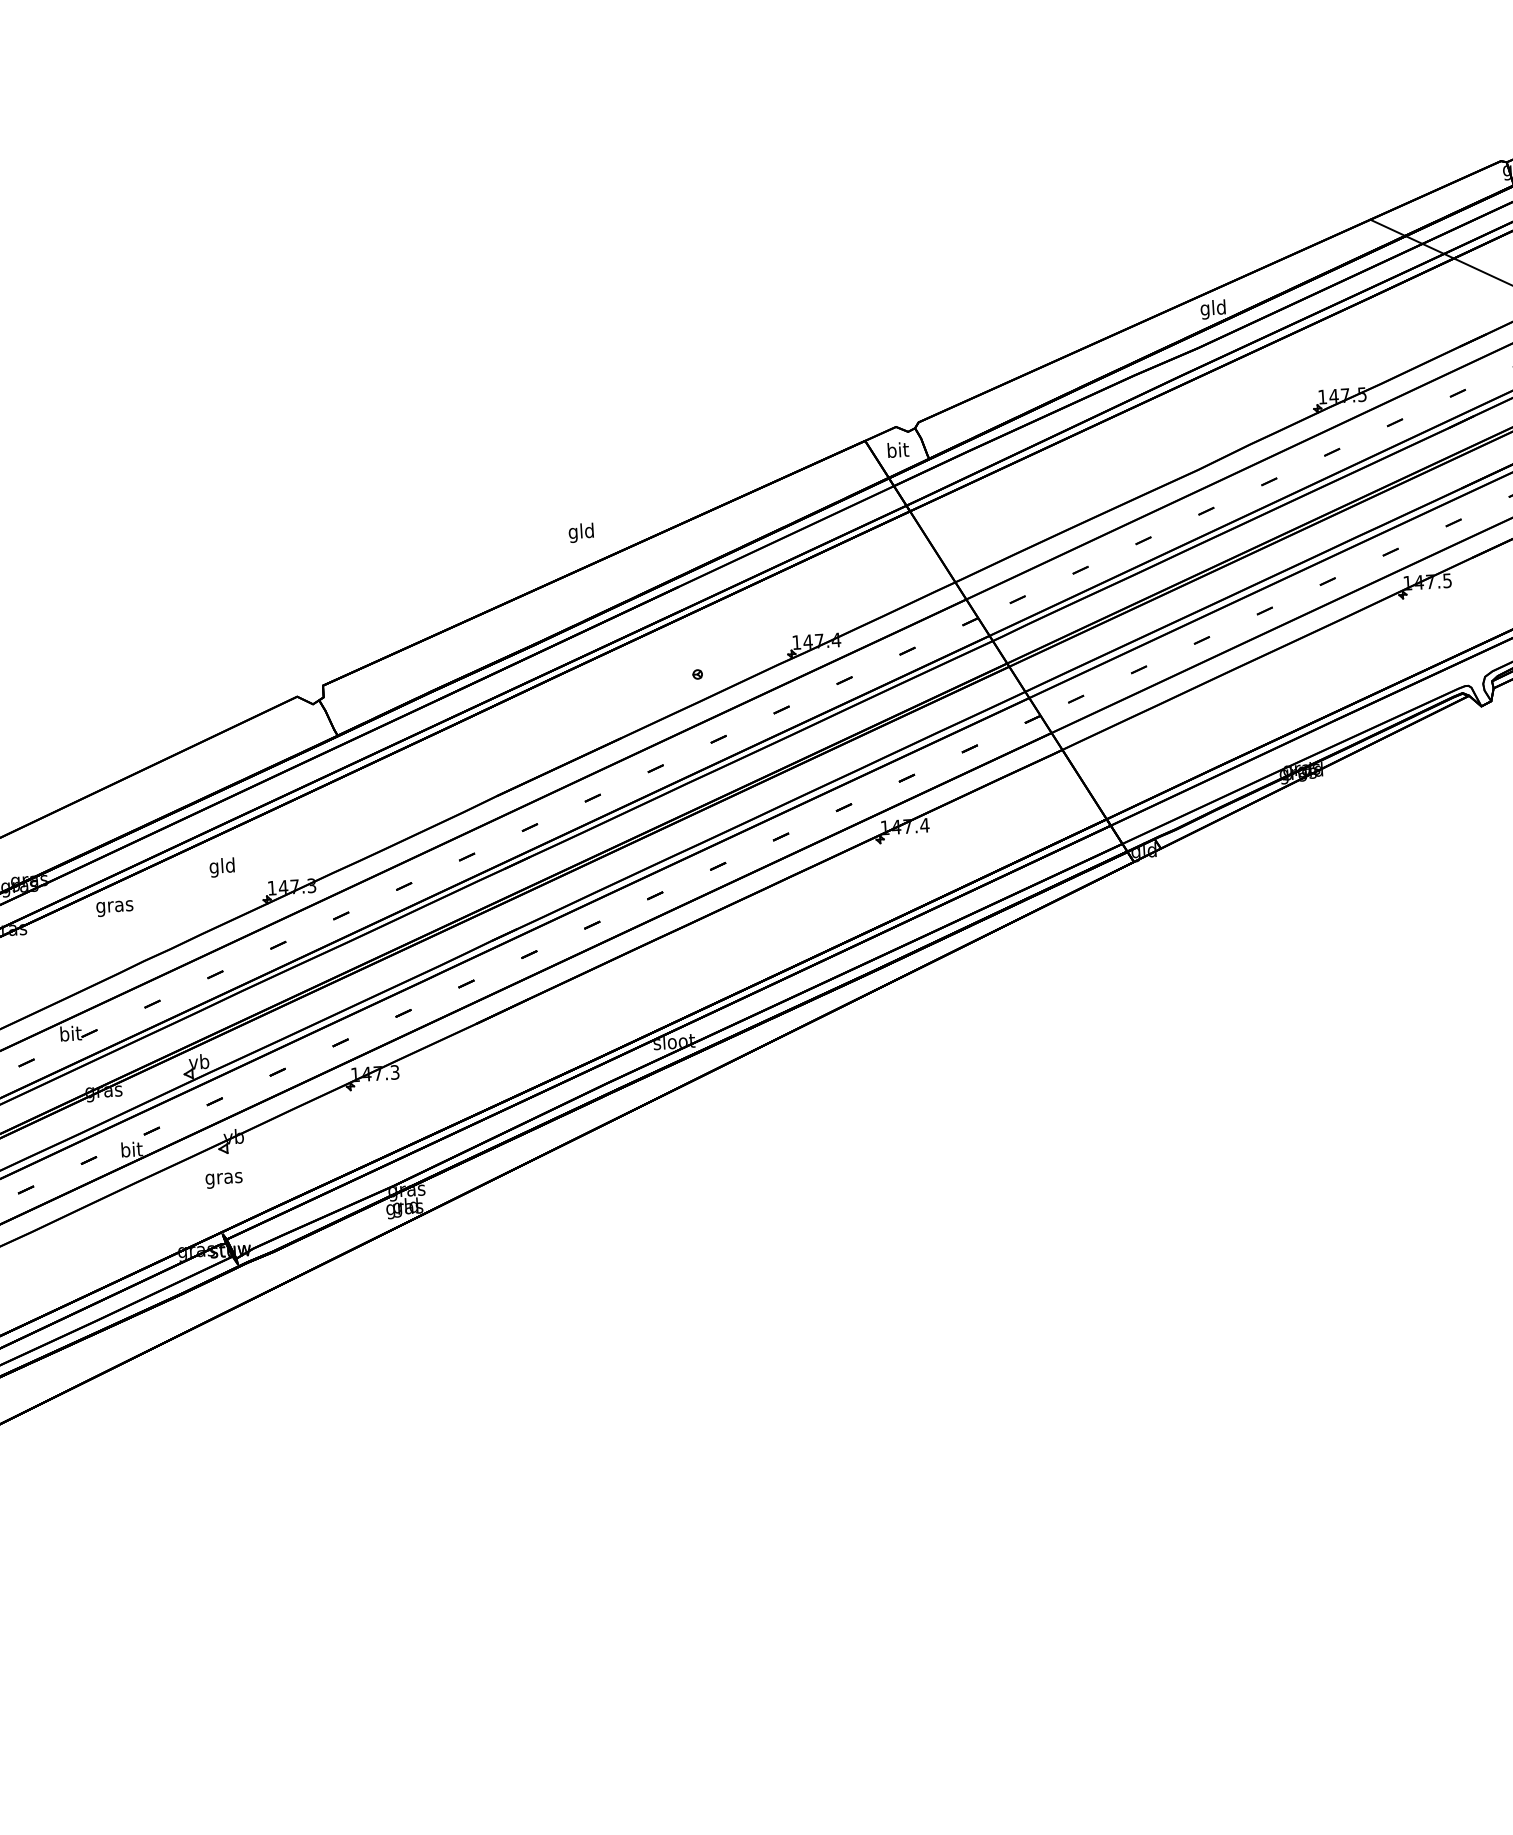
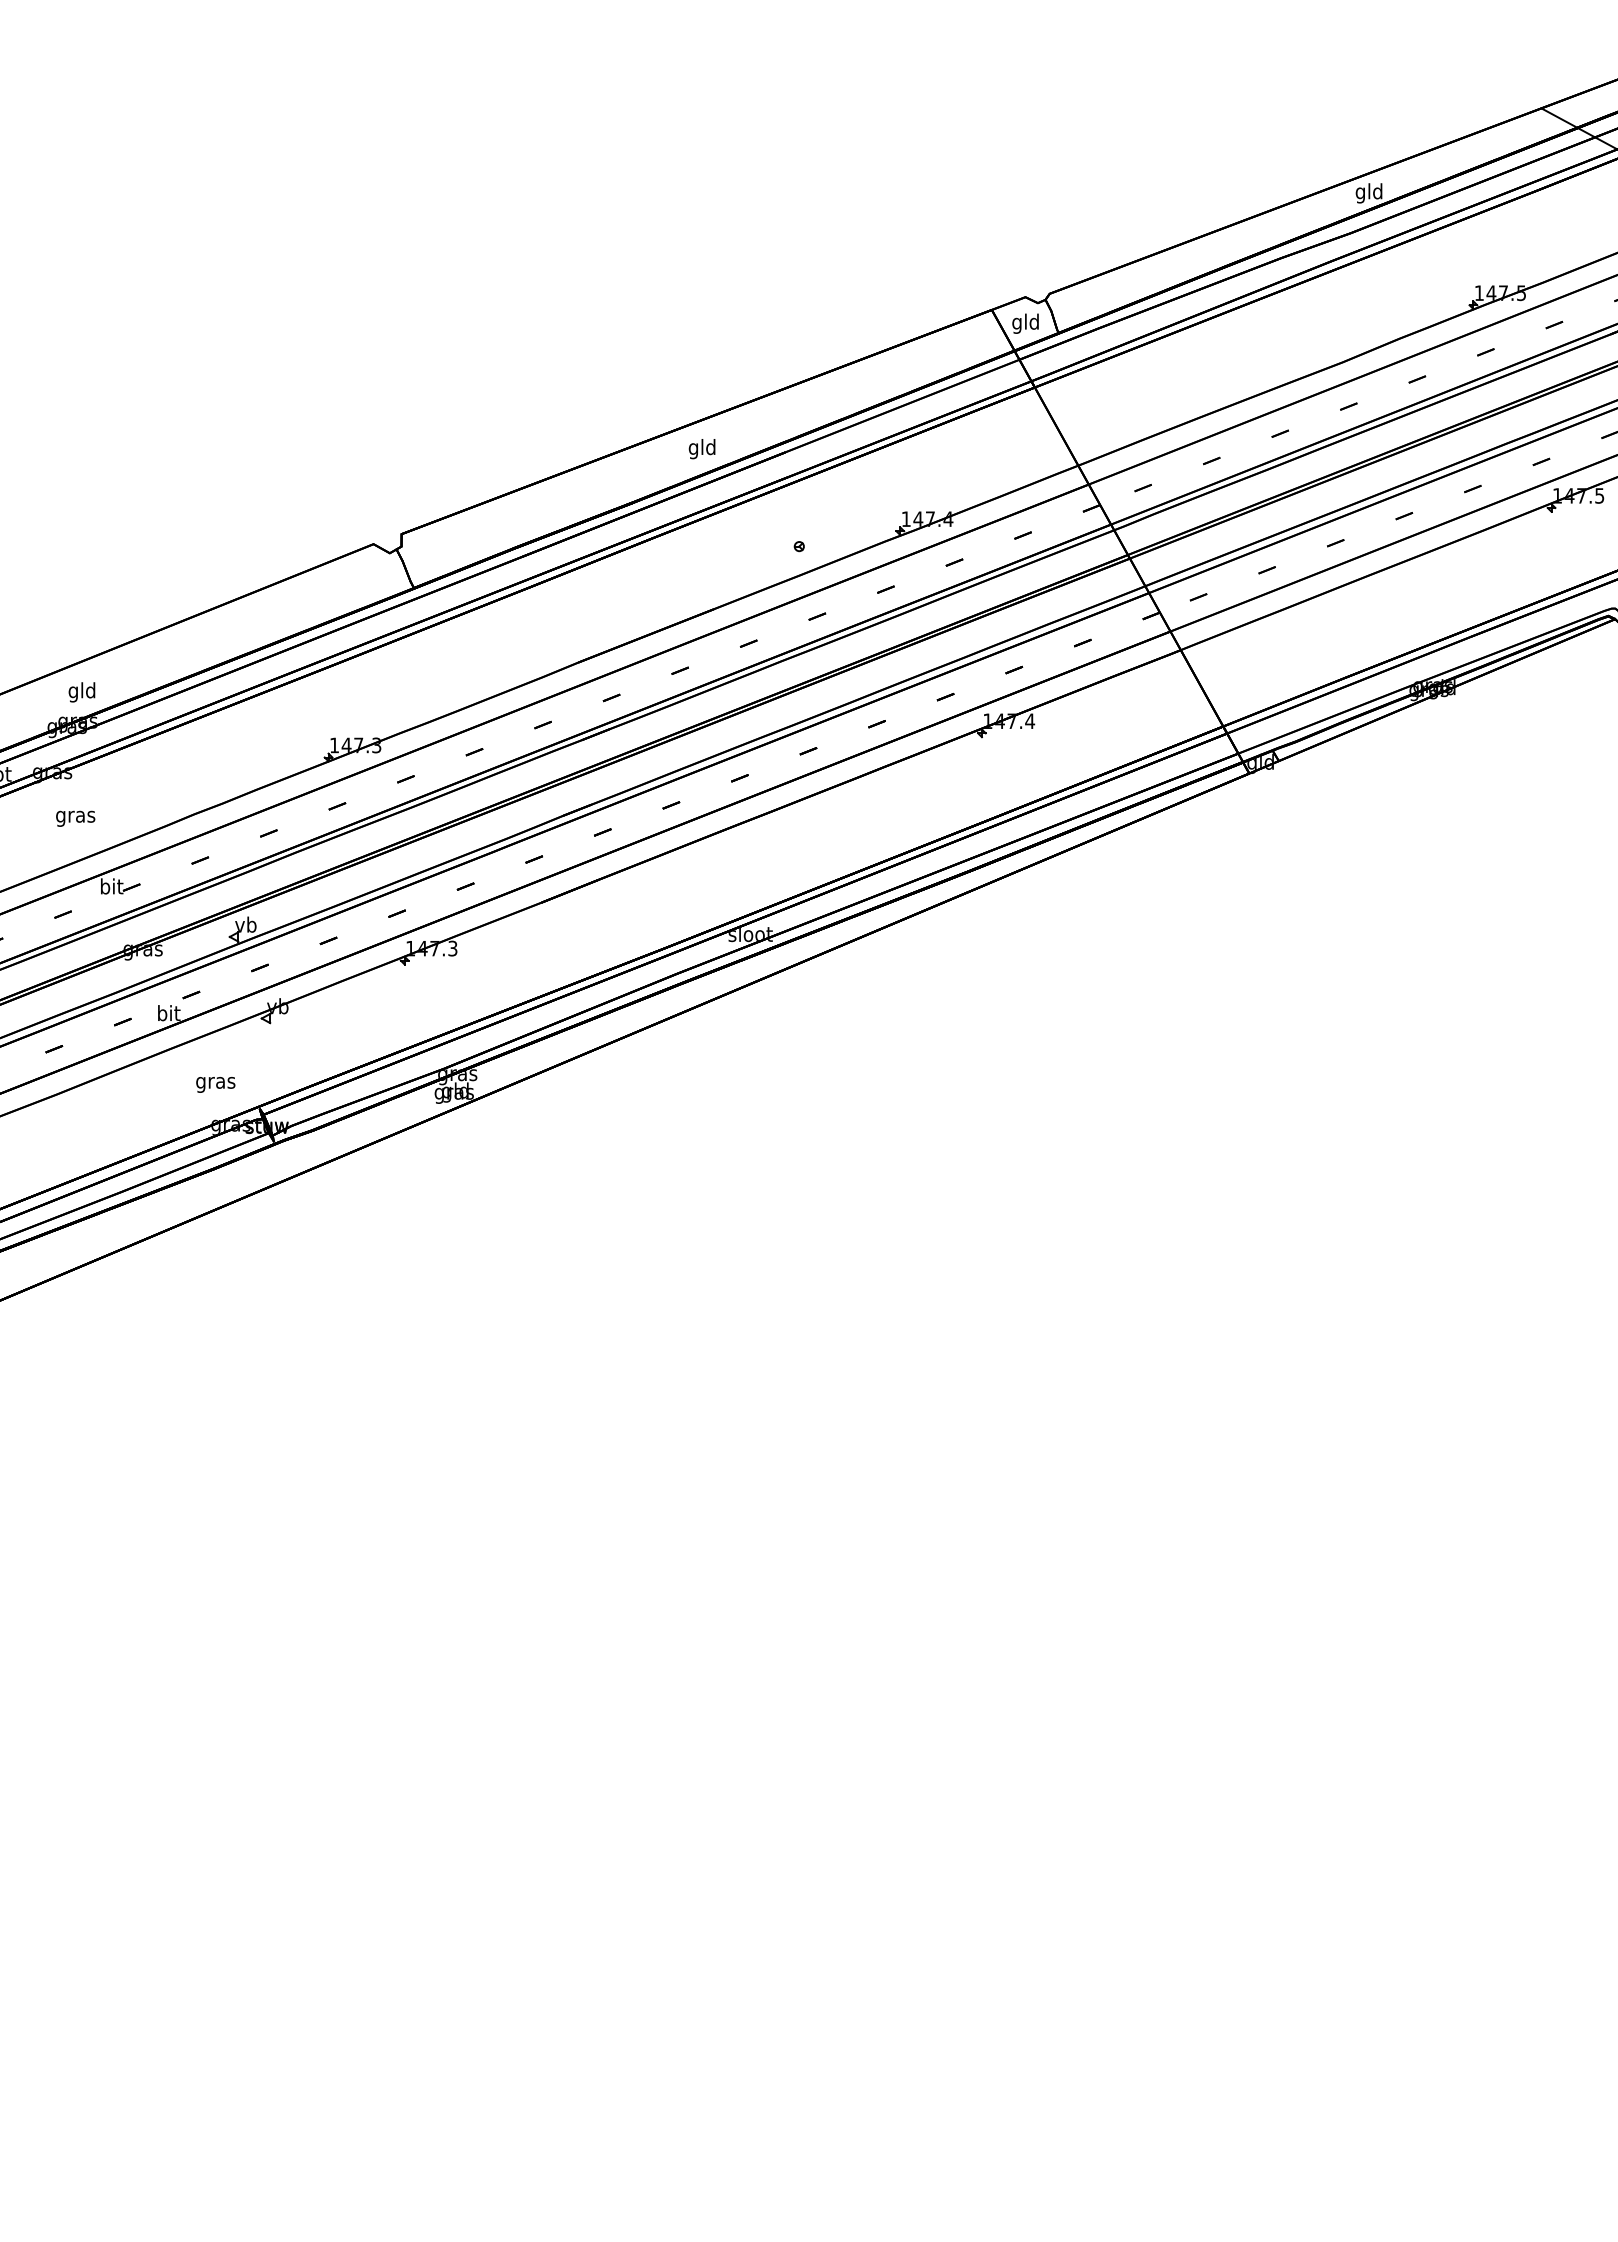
text: (897, 451) -> (1025, 323), bit -> gld
text: (580, 533) -> (701, 449), moved
text: (221, 867) -> (81, 692), moved
text: (114, 908) -> (75, 818), moved
text: (223, 1180) -> (215, 1084), moved

